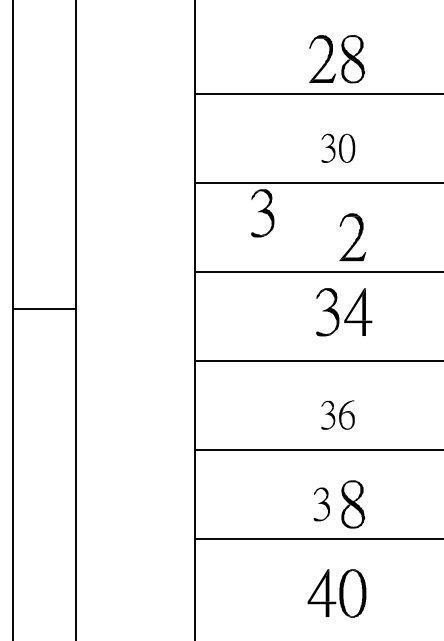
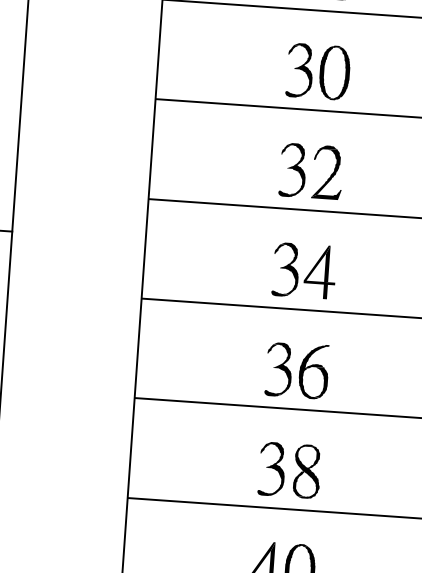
part: (338, 148) -> (318, 72), size x1.67
part: (262, 213) -> (292, 170), moved
part: (344, 312) -> (304, 271), moved
part: (337, 414) -> (296, 369), size x1.67
part: (321, 504) -> (271, 469), size x1.43

